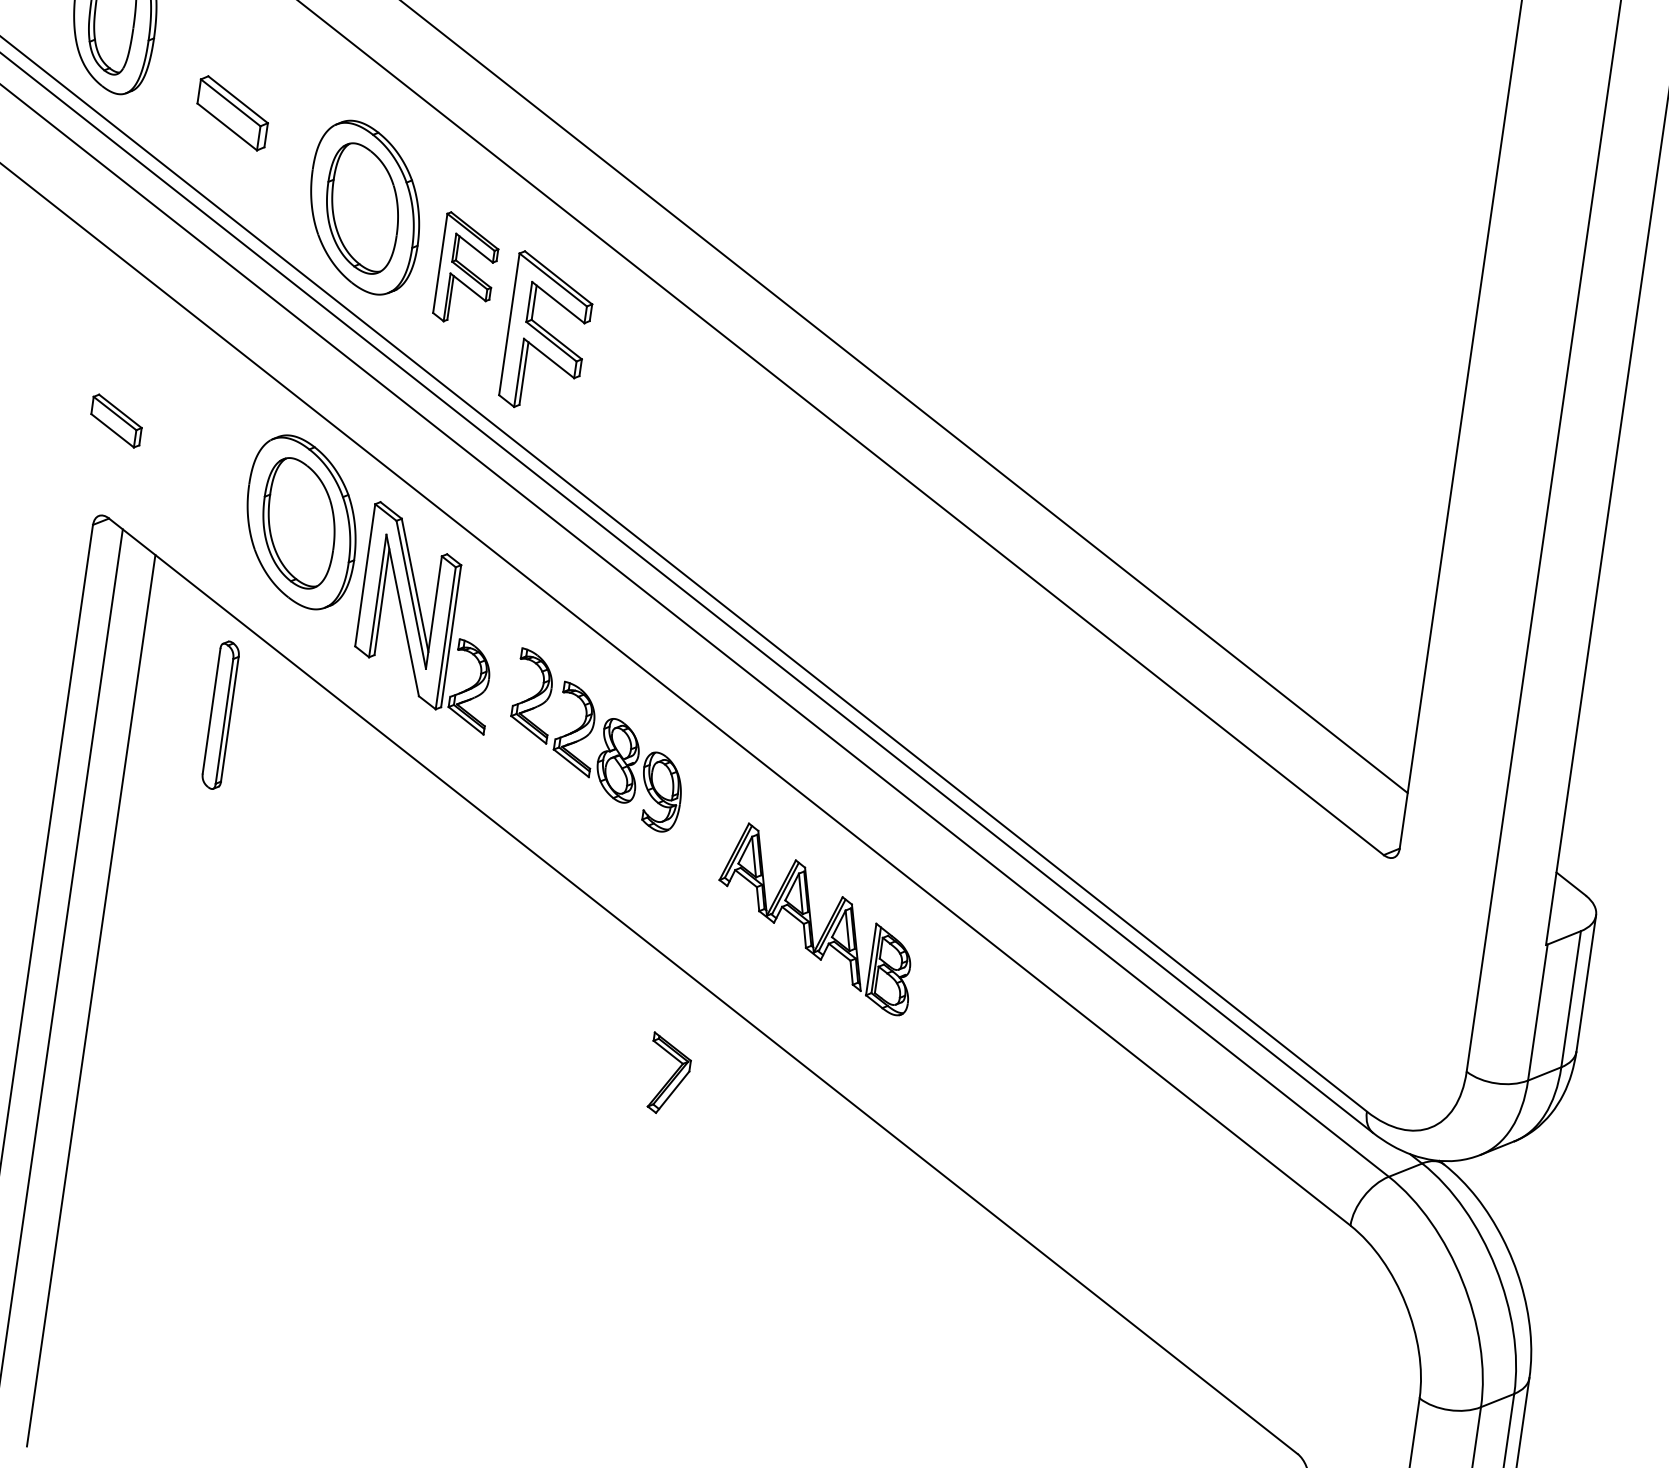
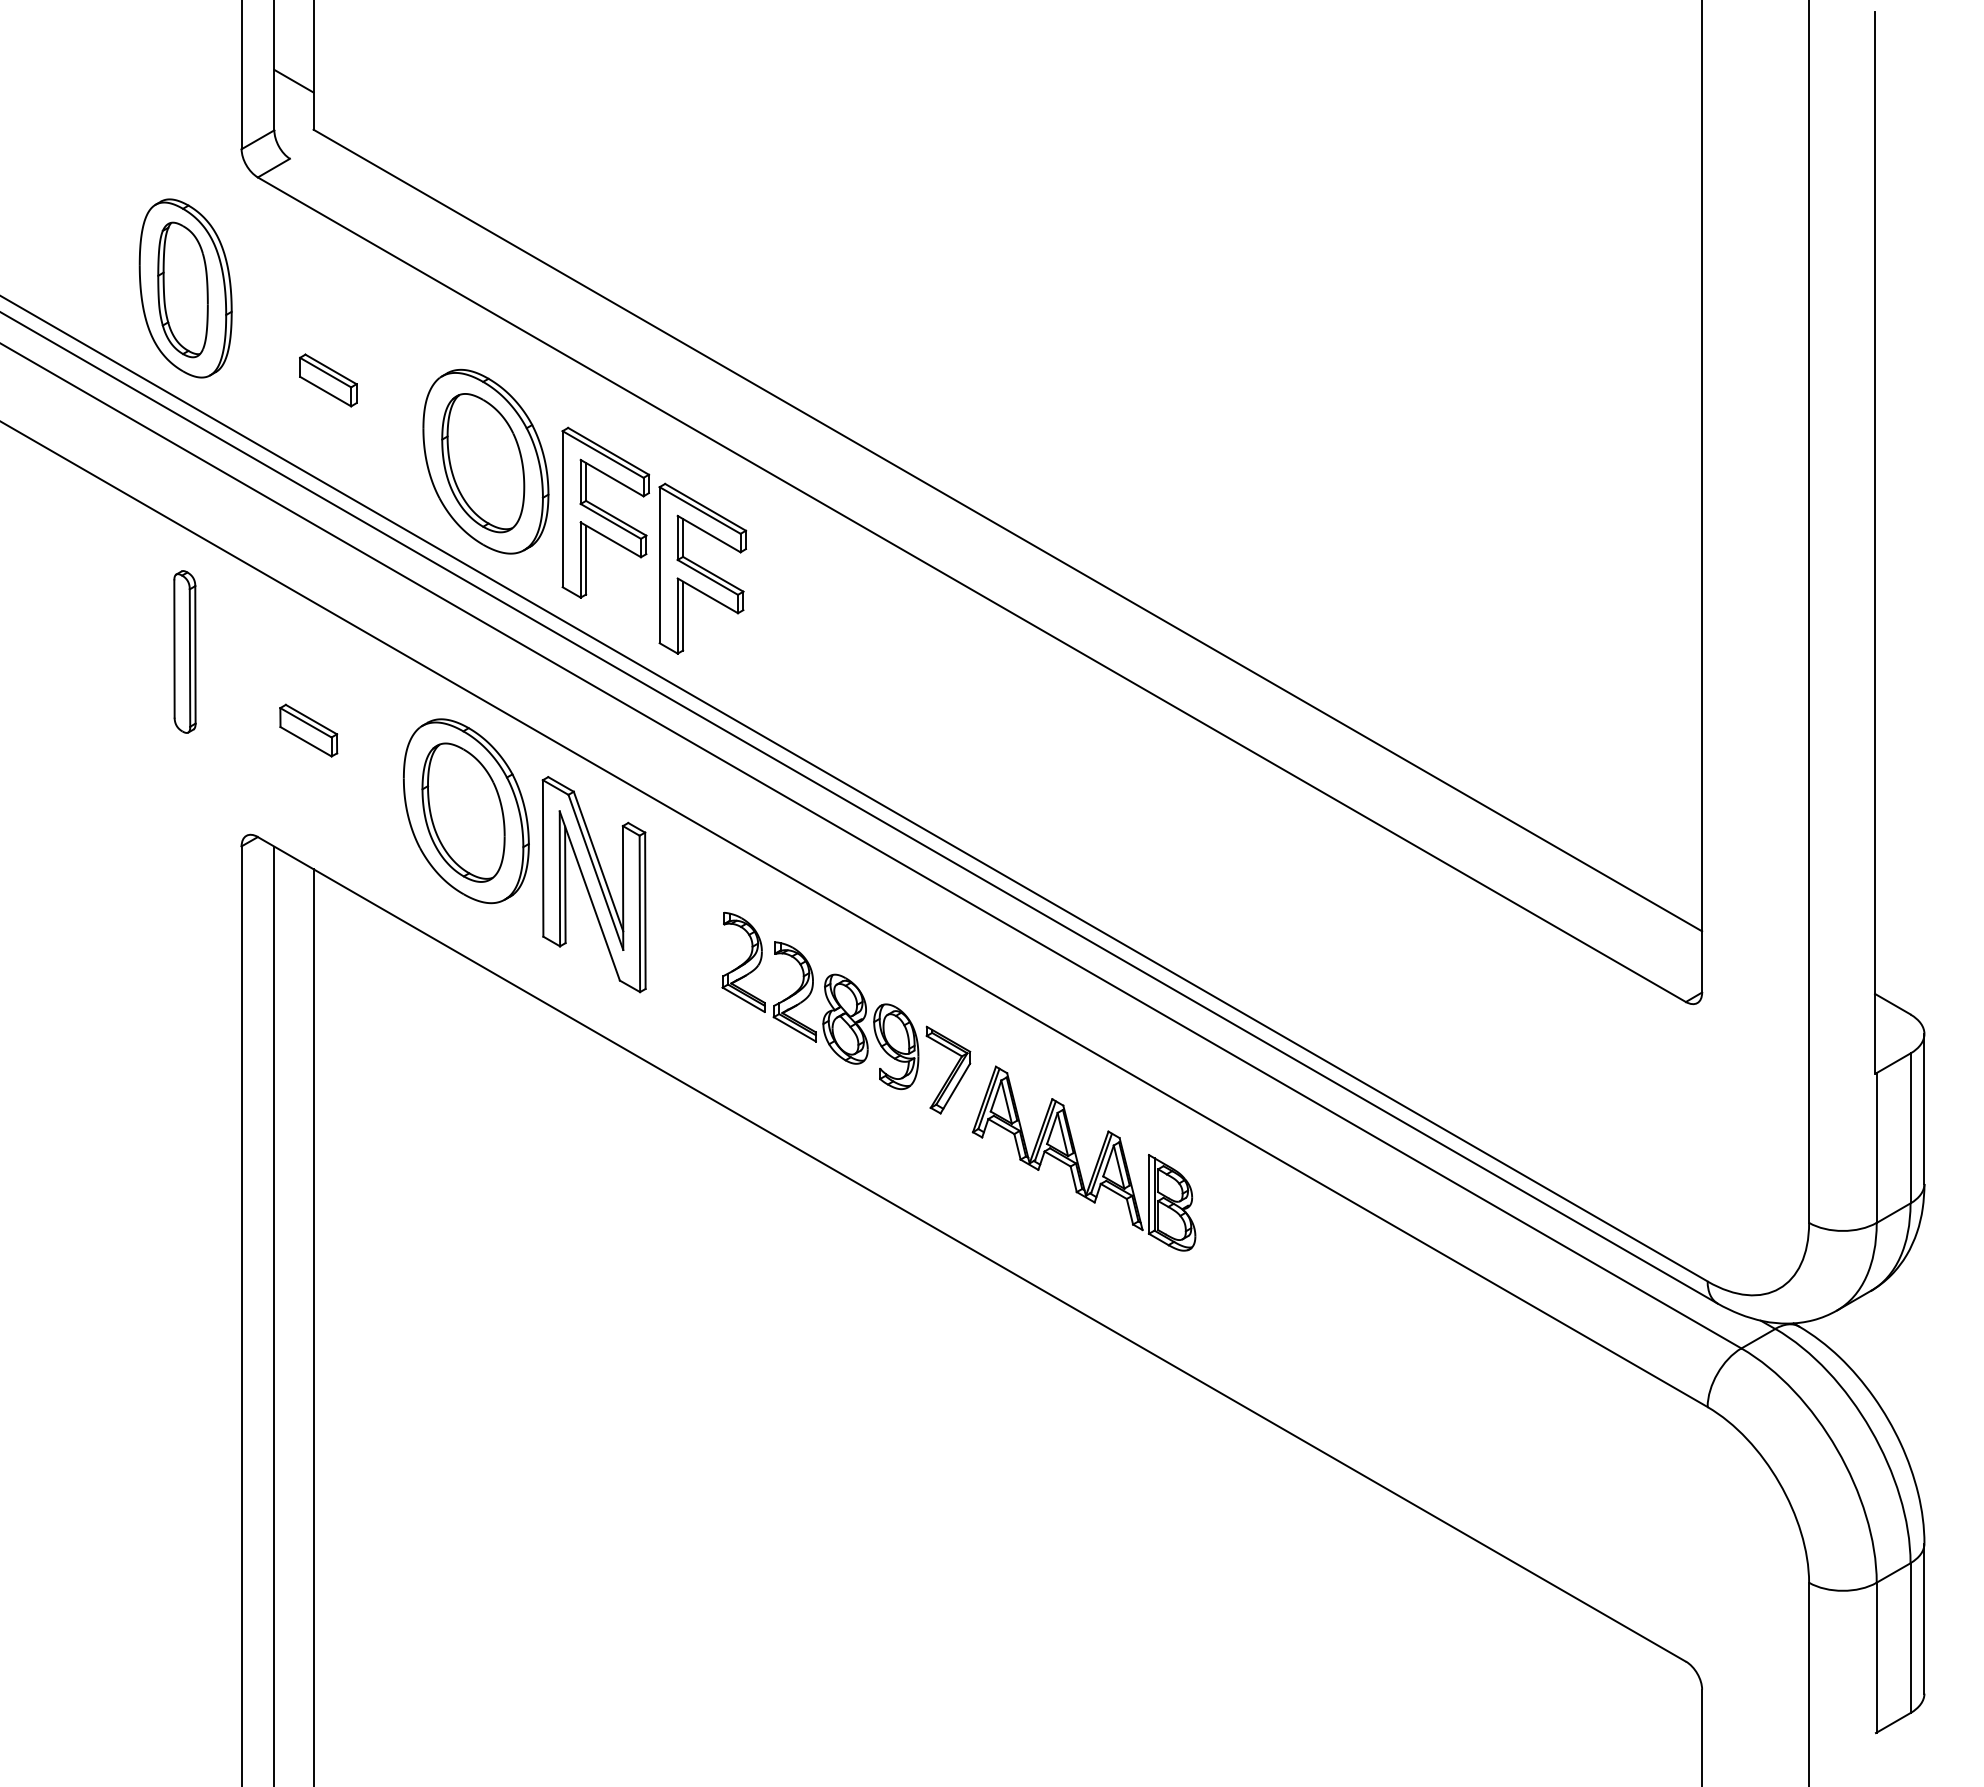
part: (232, 113) -> (328, 380), size x0.71
part: (467, 269) -> (605, 512), size x1.43
part: (116, 420) -> (308, 730), moved
part: (470, 686) -> (674, 962), removed
part: (220, 714) -> (184, 651), moved
part: (668, 1074) -> (948, 1069), moved

